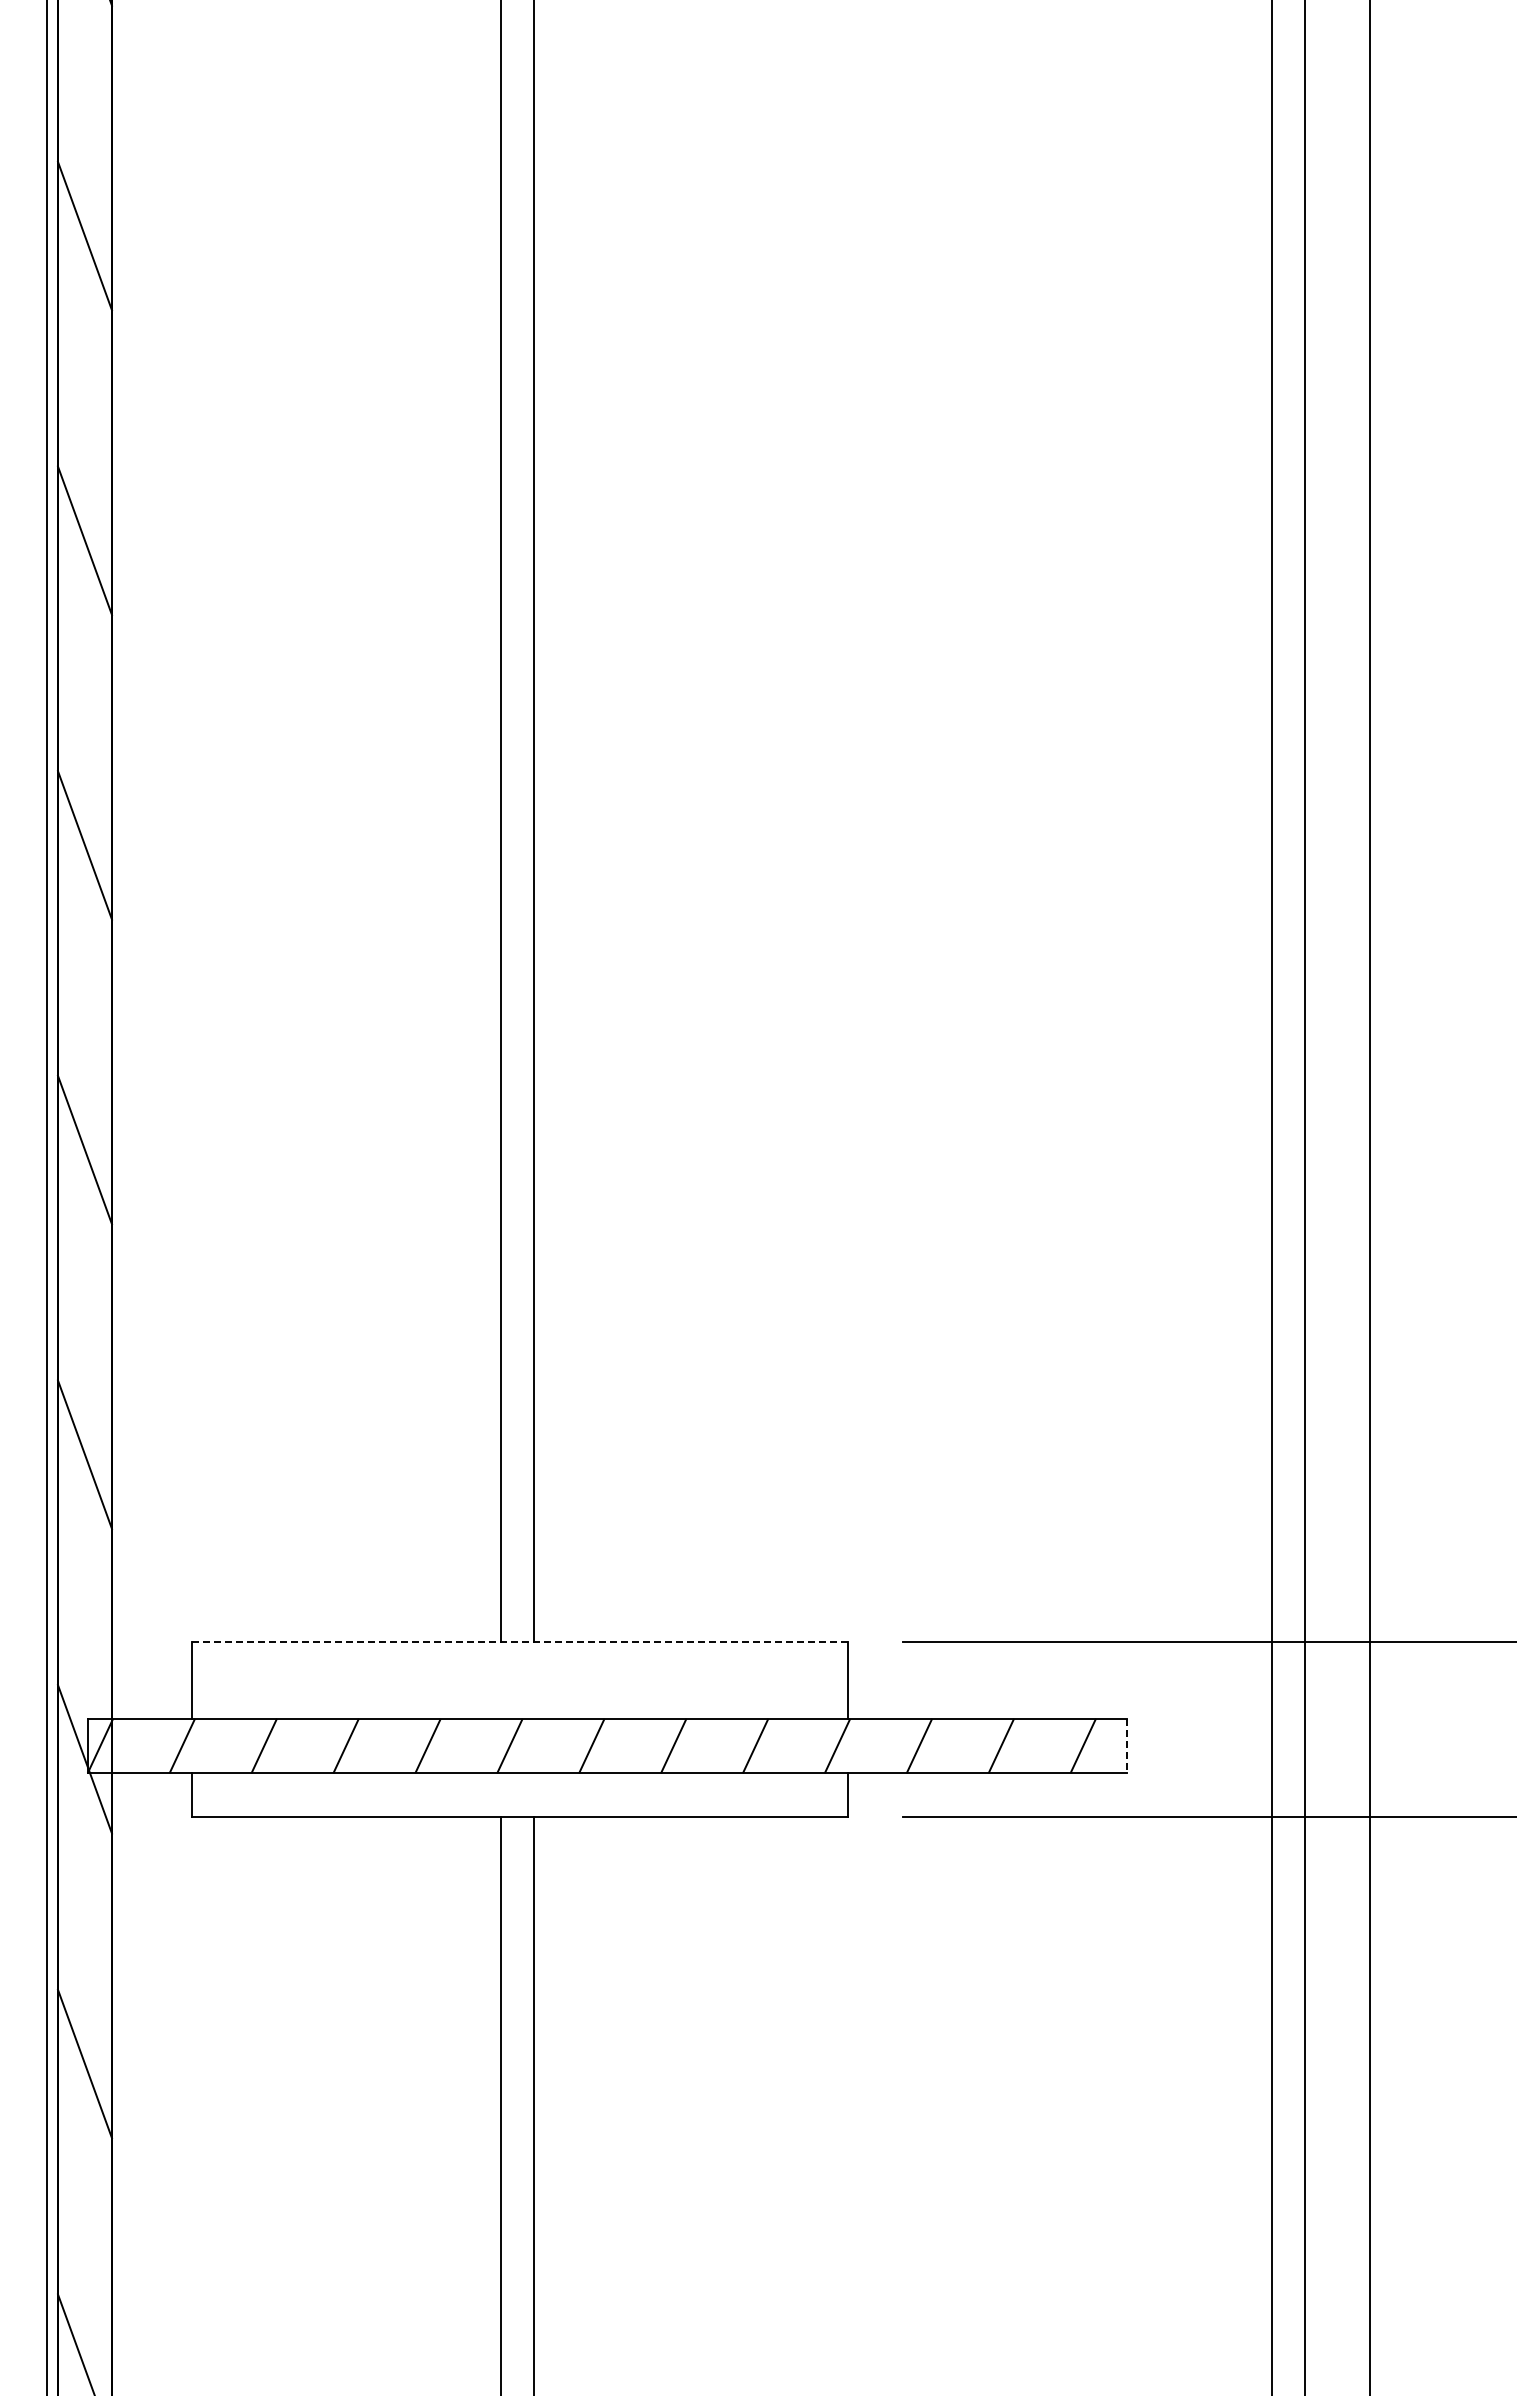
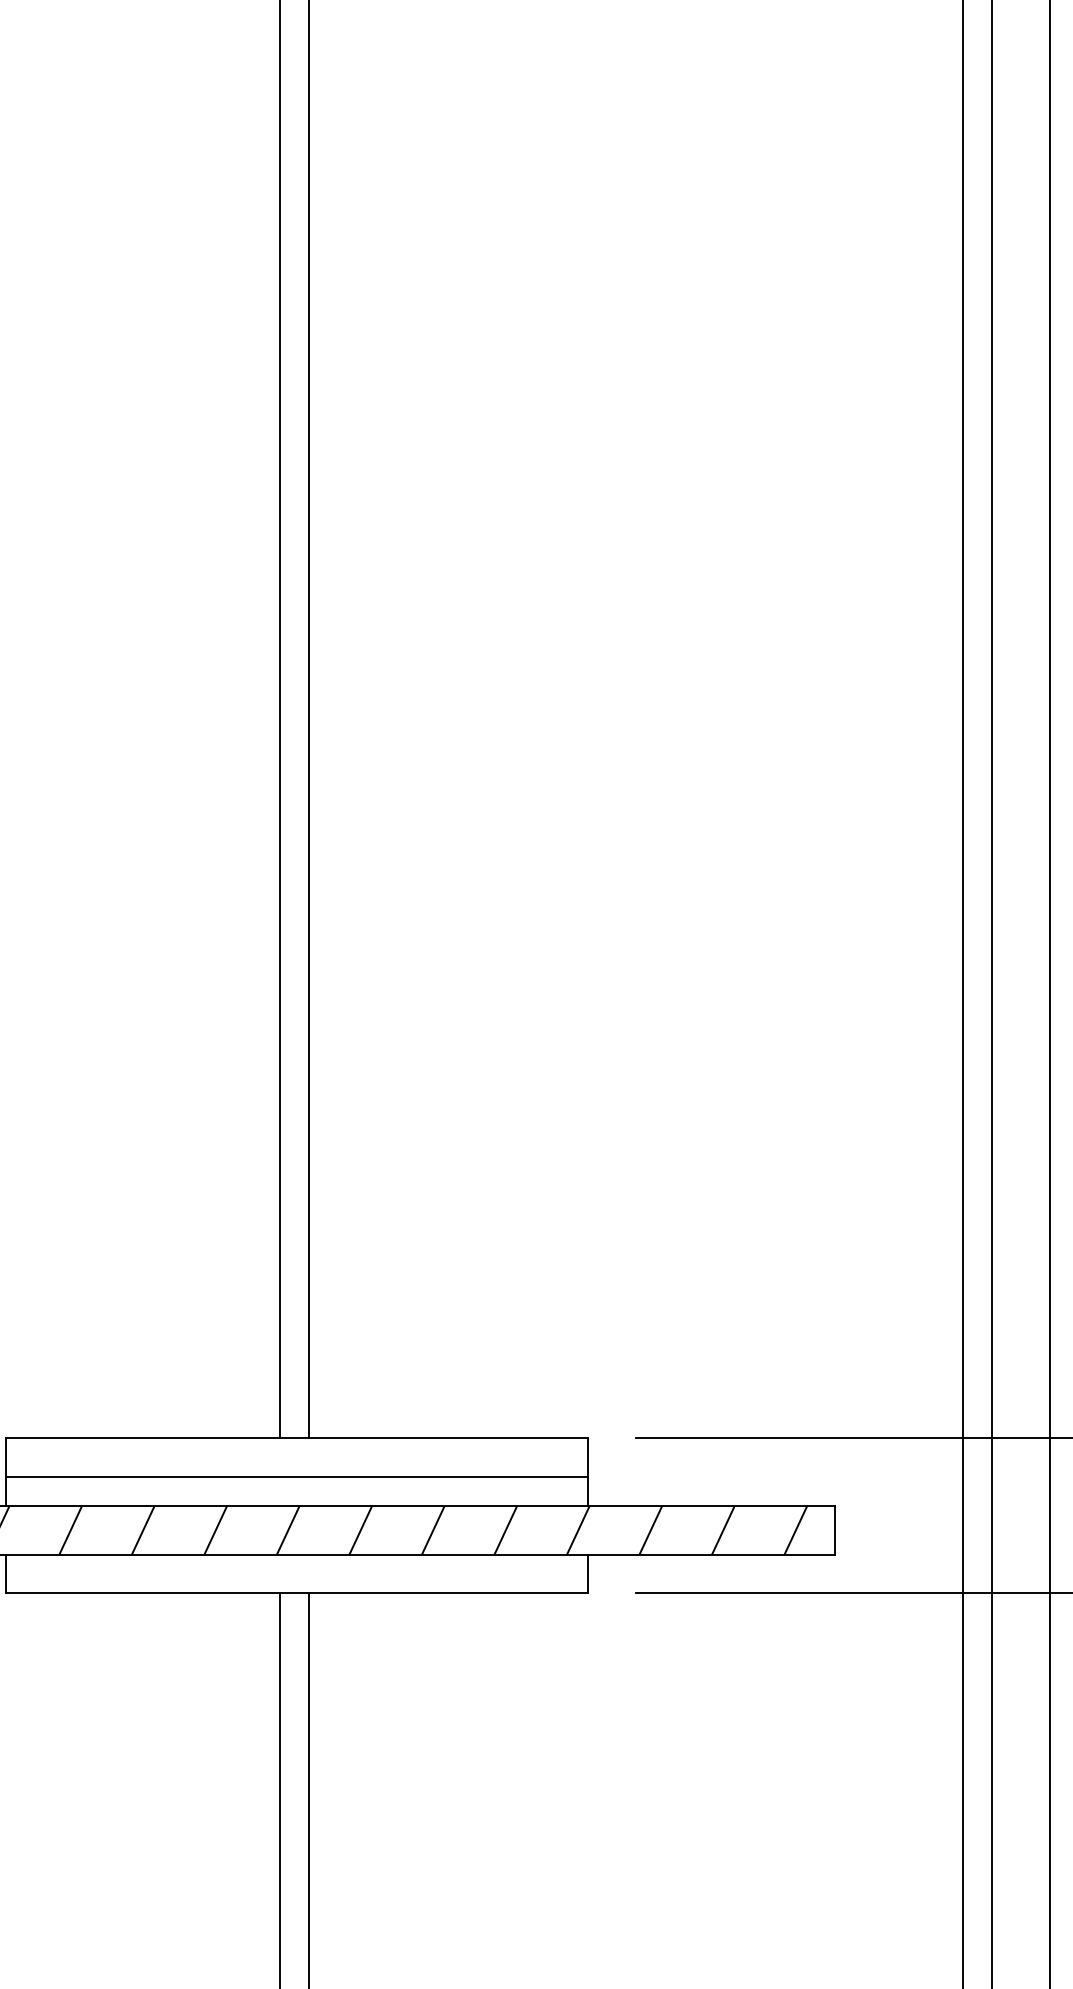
line: (519, 1642) -> (296, 1438), dashed -> solid
line: (519, 1685) -> (296, 1476), added
line: (1126, 1746) -> (834, 1530), dashed -> solid

